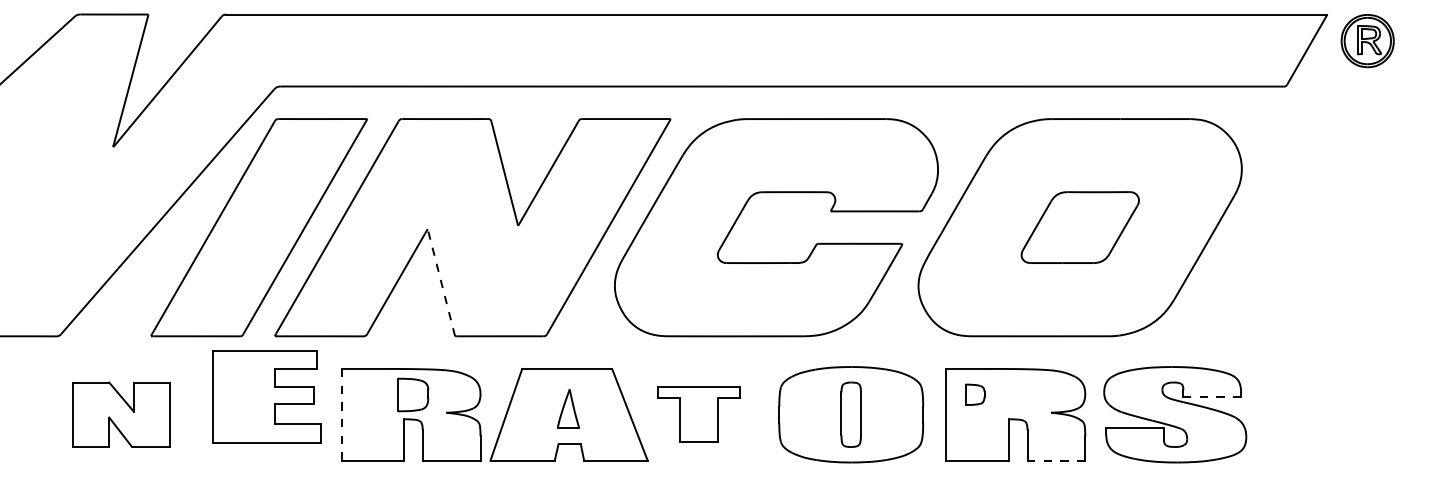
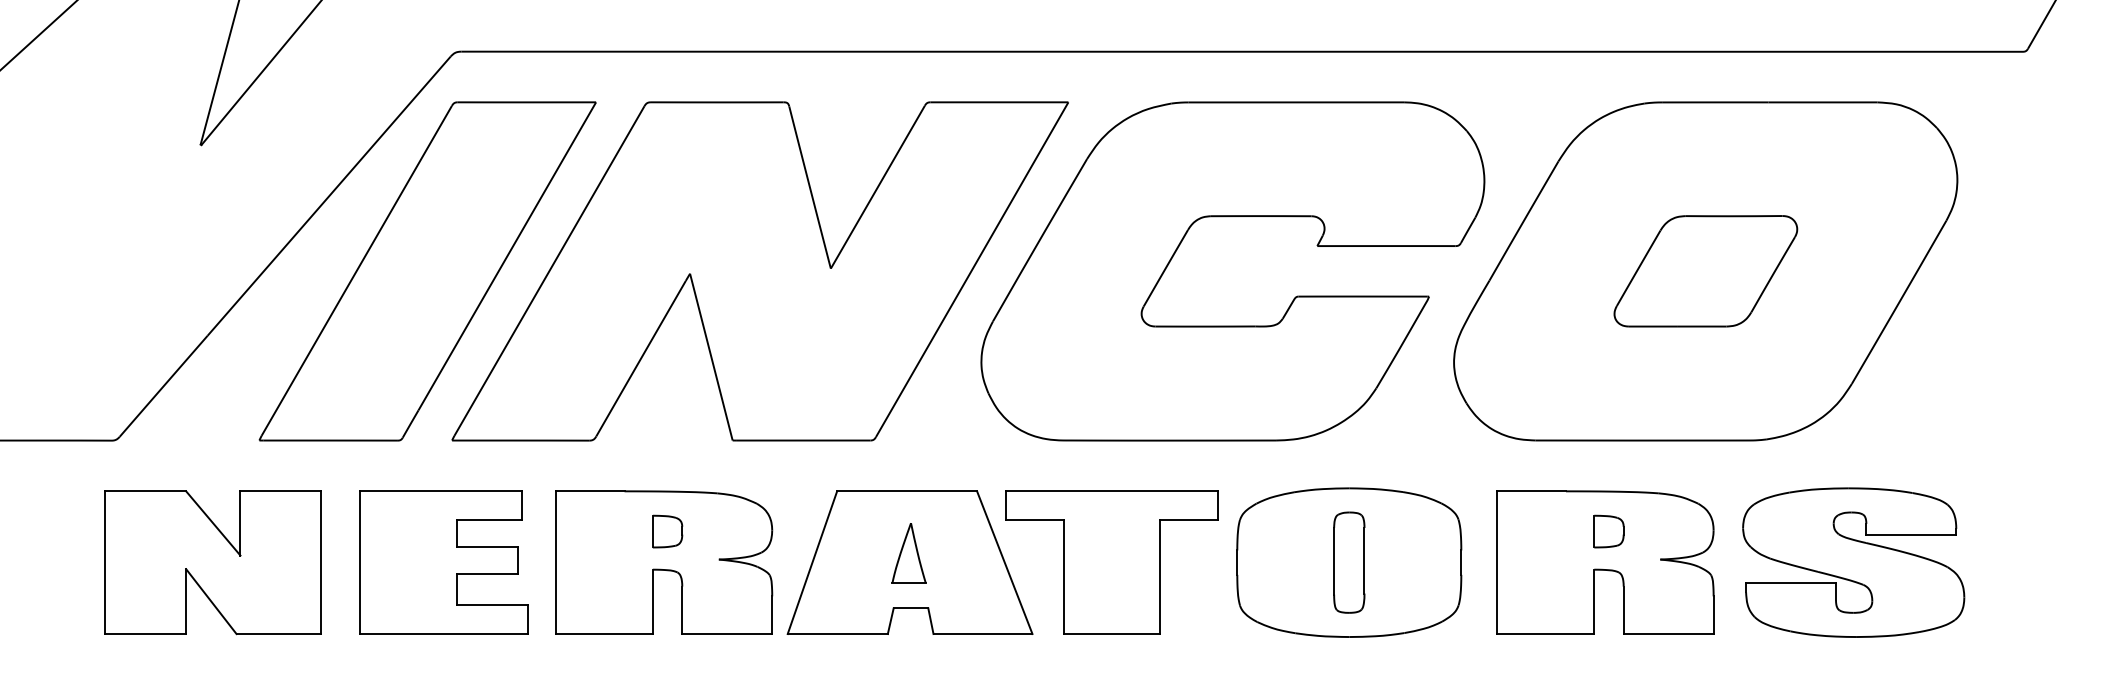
line: (441, 282) -> (711, 356), dashed -> solid
part: (413, 394) -> (667, 531), size x0.62
part: (975, 394) -> (1609, 531), moved
part: (266, 396) -> (443, 562), moved
line: (1212, 396) -> (1911, 534), dashed -> solid
part: (121, 414) -> (213, 562), size x1.43
line: (341, 414) -> (555, 562), dashed -> solid
part: (698, 414) -> (1111, 562), size x1.67
line: (1056, 460) -> (1668, 633), dashed -> solid

